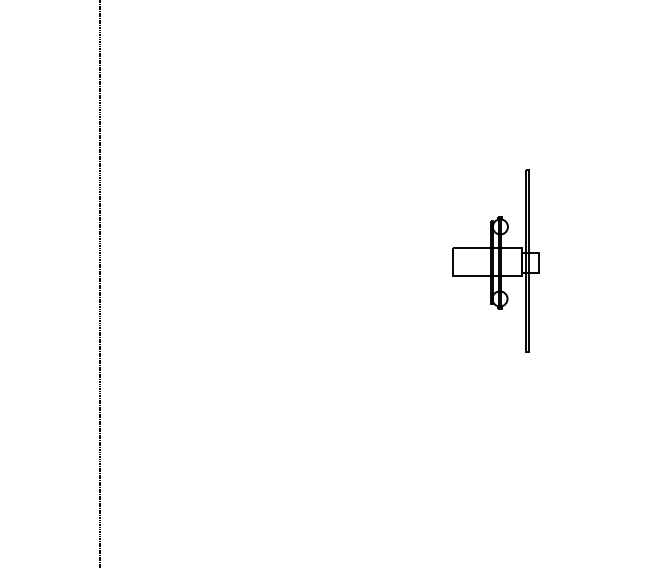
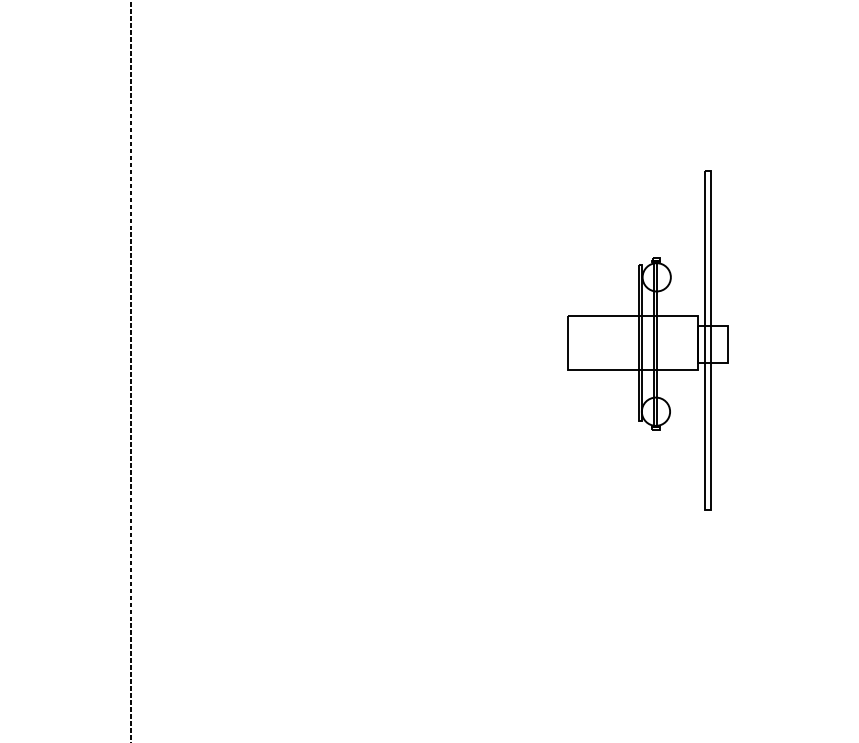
part: (495, 260) -> (647, 340), size x1.43

